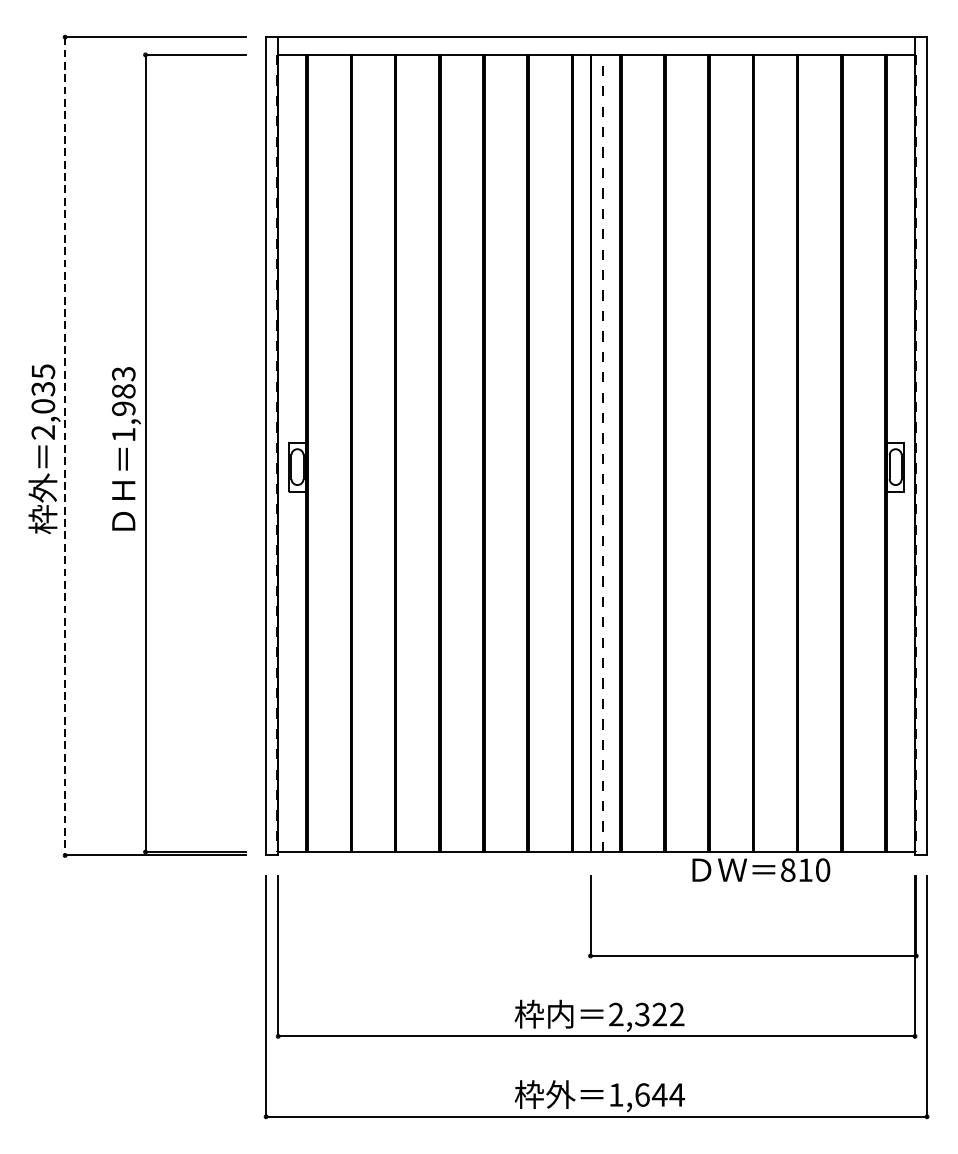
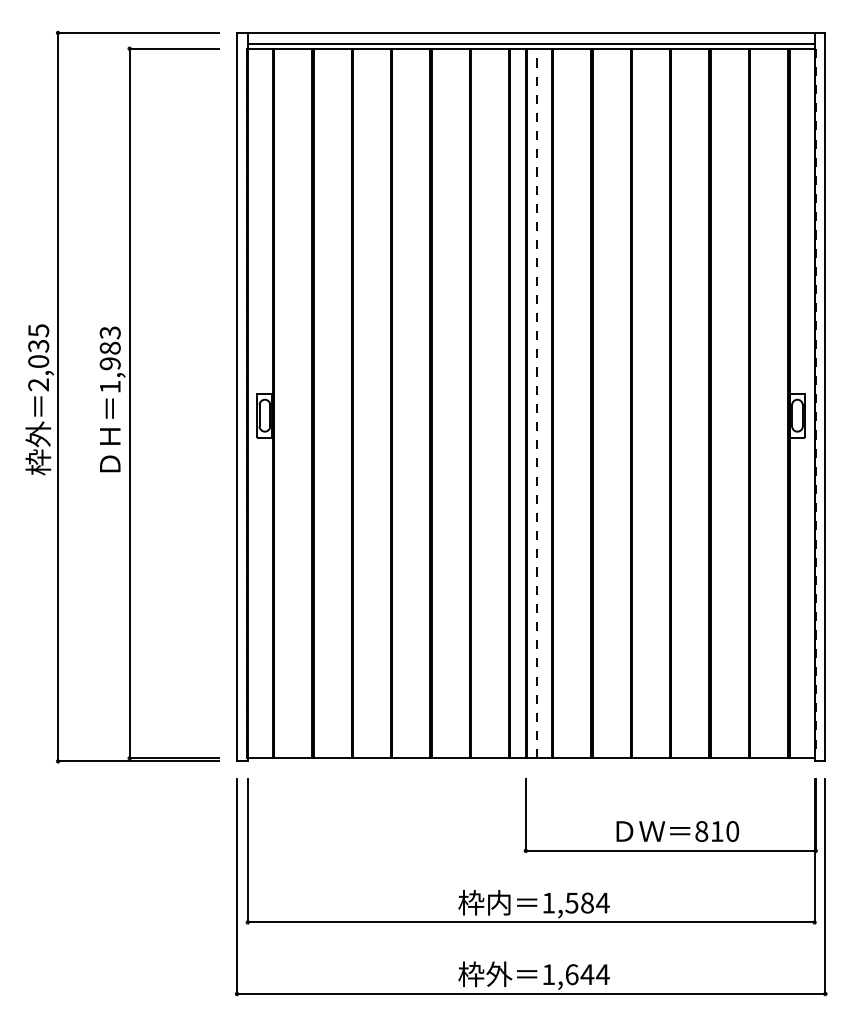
line: (595, 49) -> (530, 43), added
line: (65, 446) -> (58, 397), dashed -> solid
text: (760, 870) -> (677, 831), moved
text: (646, 1013) -> (575, 902), 2,322 -> 1,584

